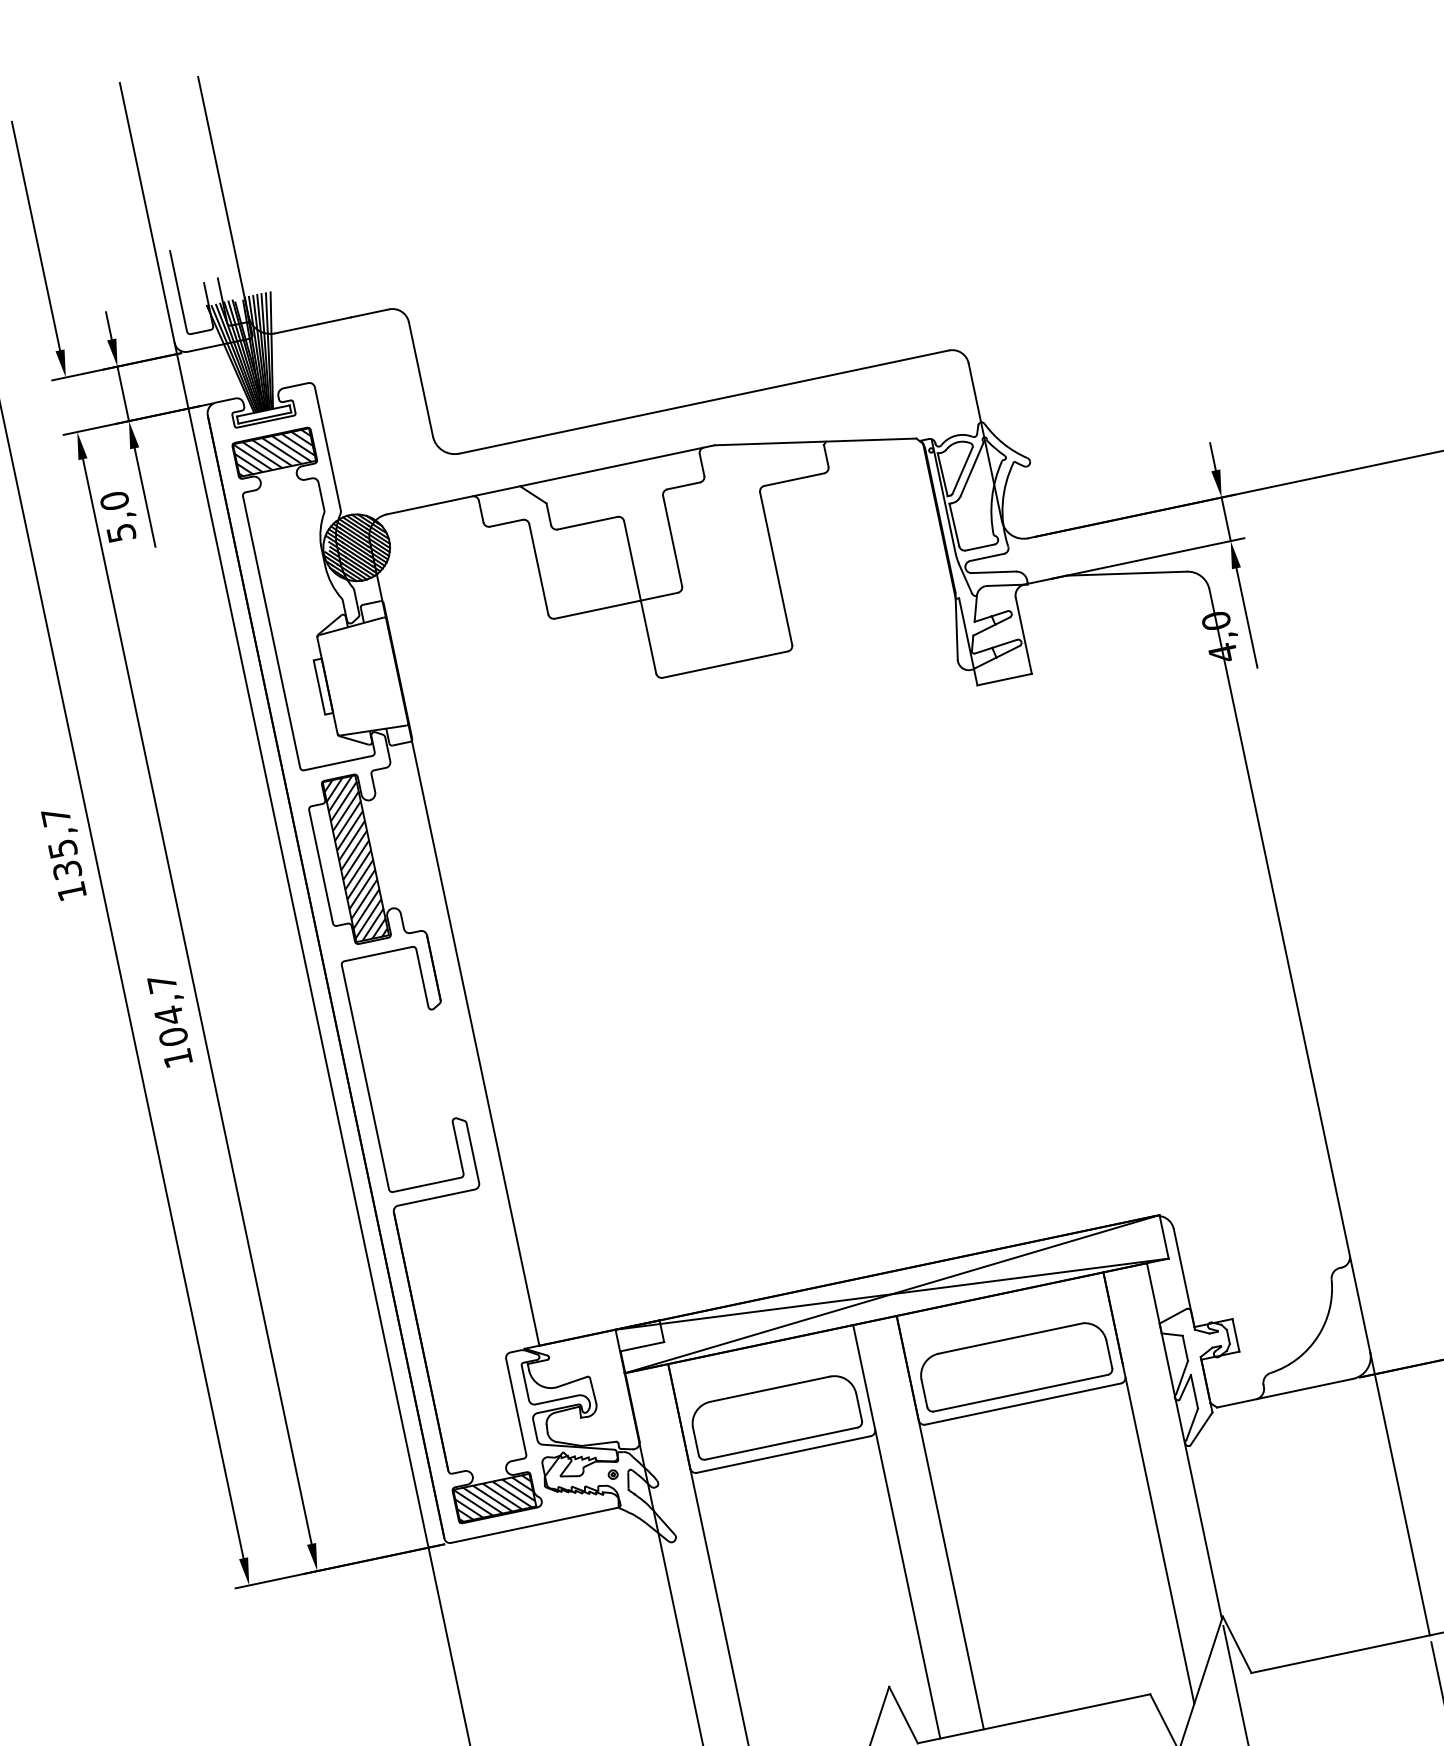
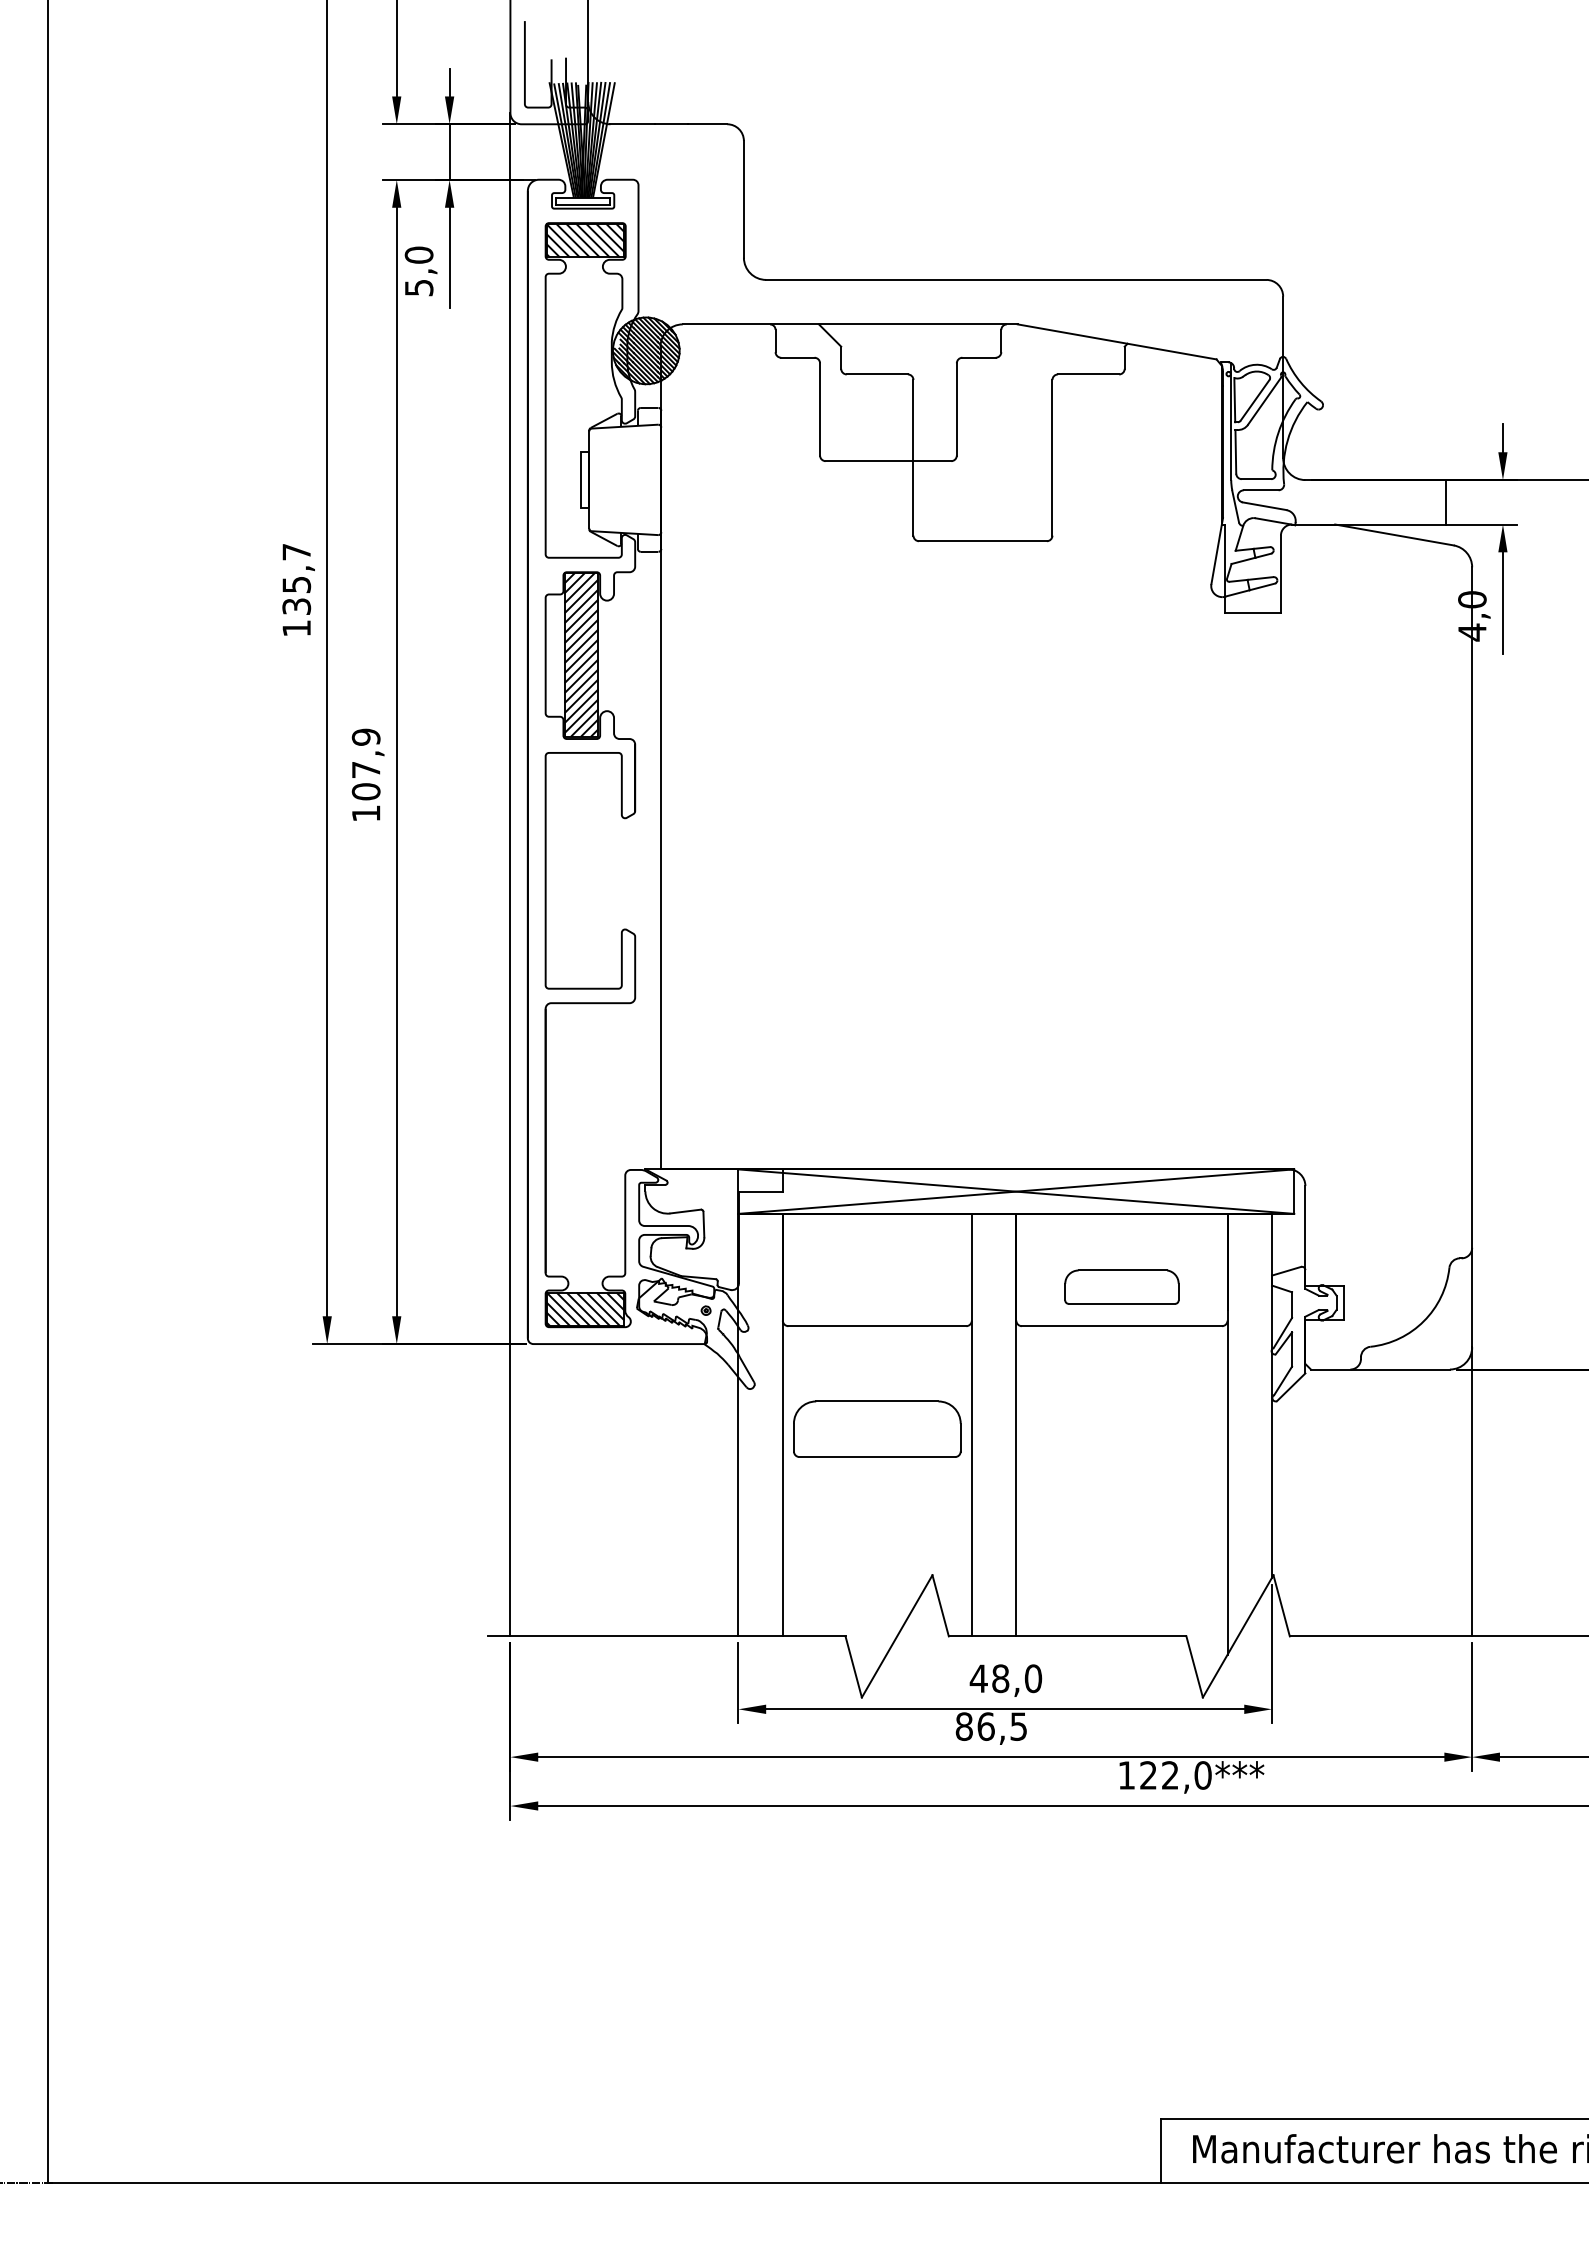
line: (1225, 519) -> (1445, 502), moved
text: (164, 999) -> (365, 753), 104,7 -> 107,9
part: (1014, 1365) -> (1121, 1286), size x0.6
part: (775, 1415) -> (877, 1428), moved

